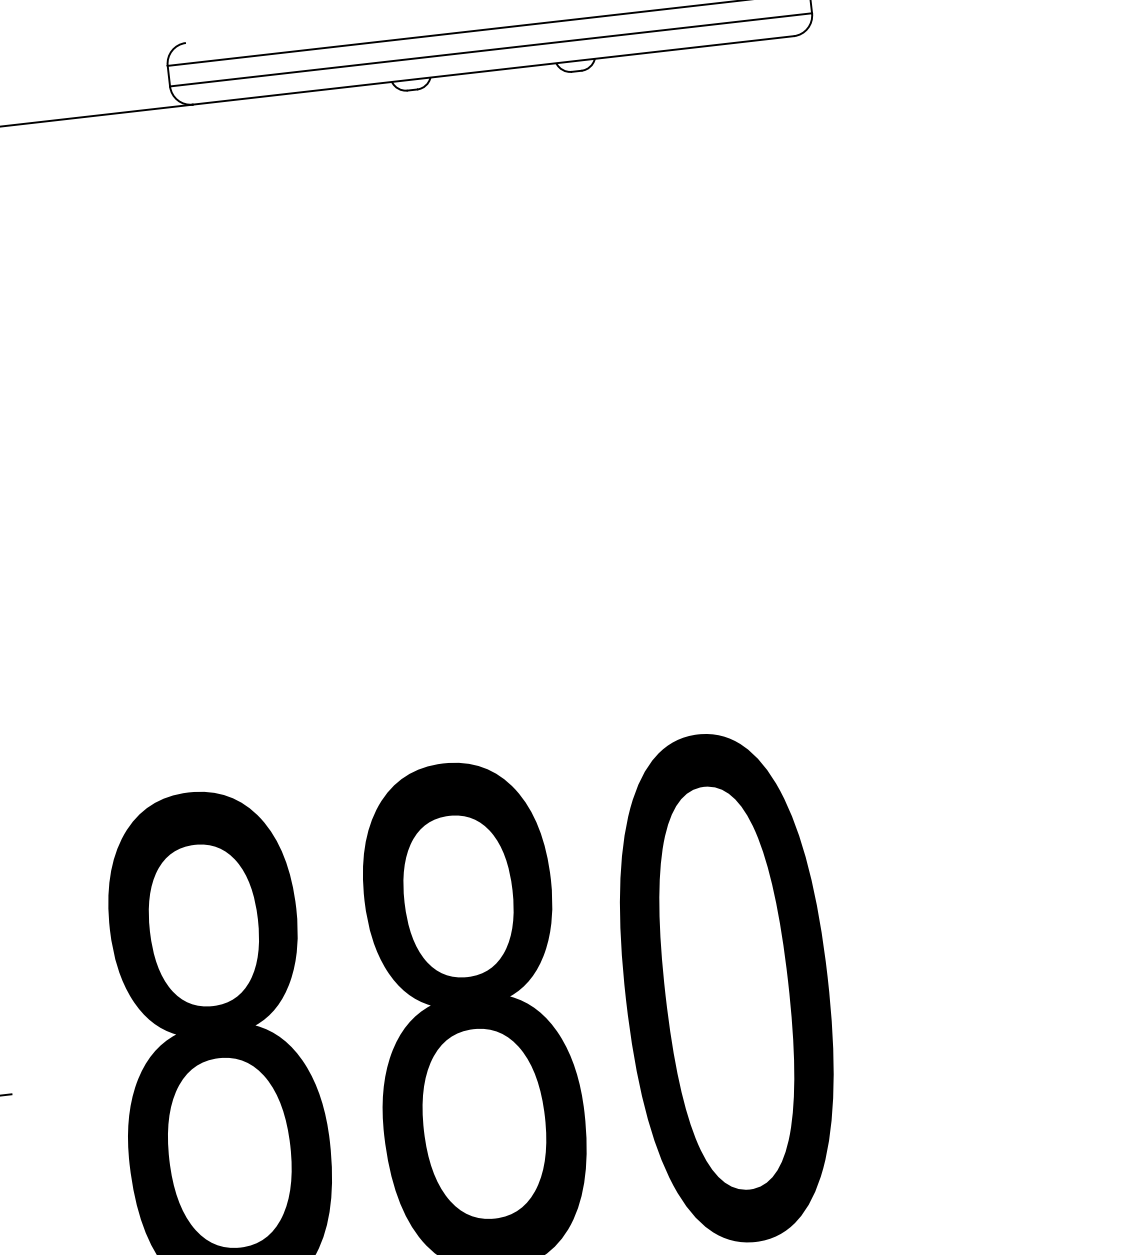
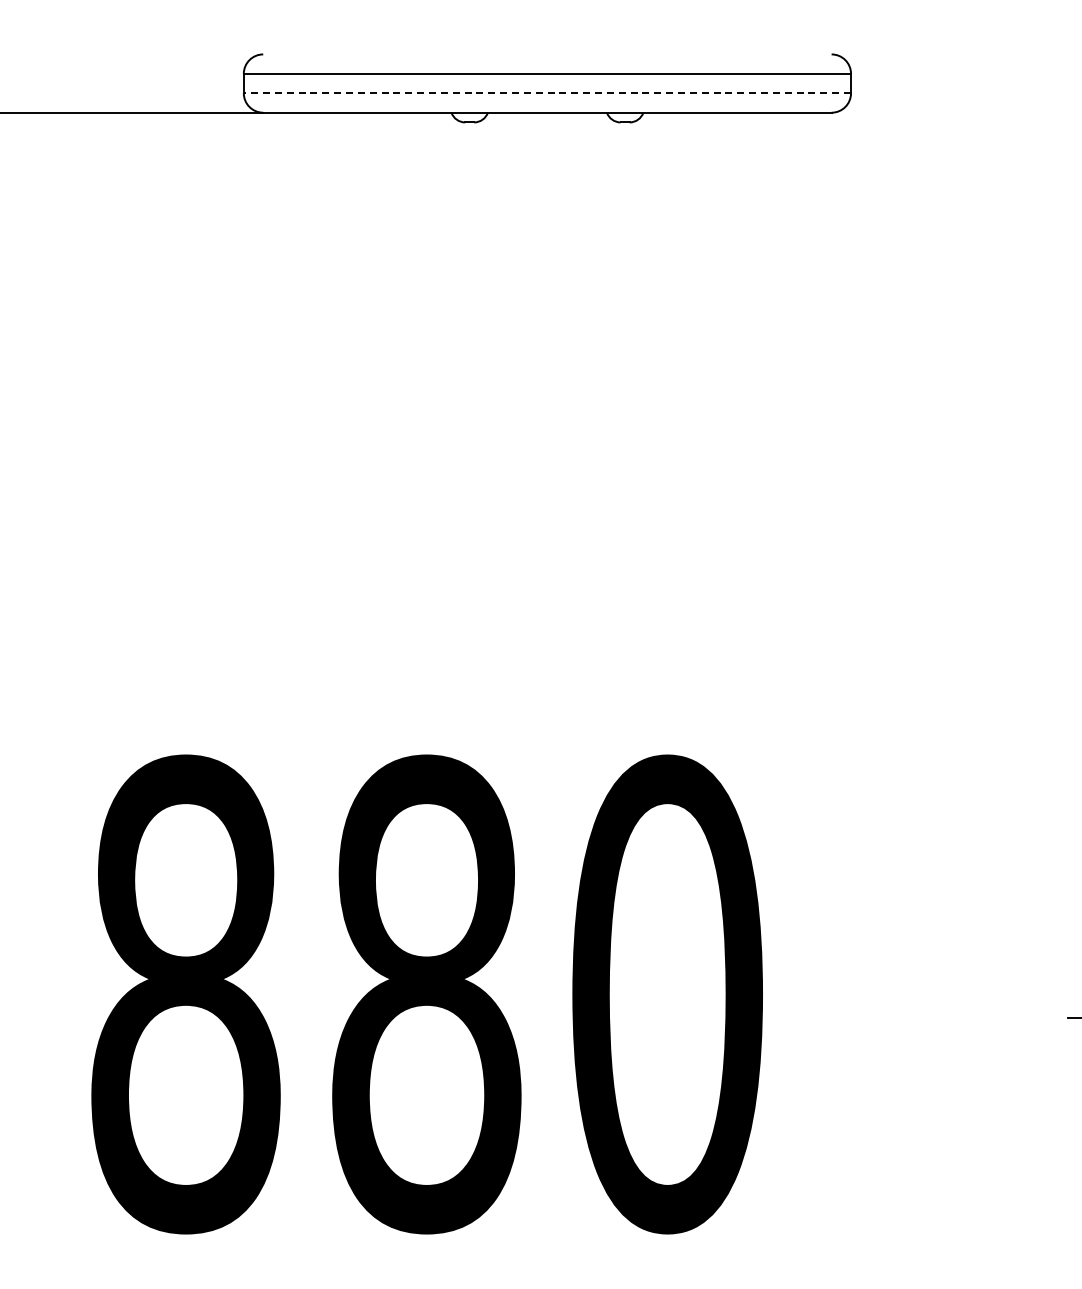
line: (491, 50) -> (547, 93), solid -> dashed

